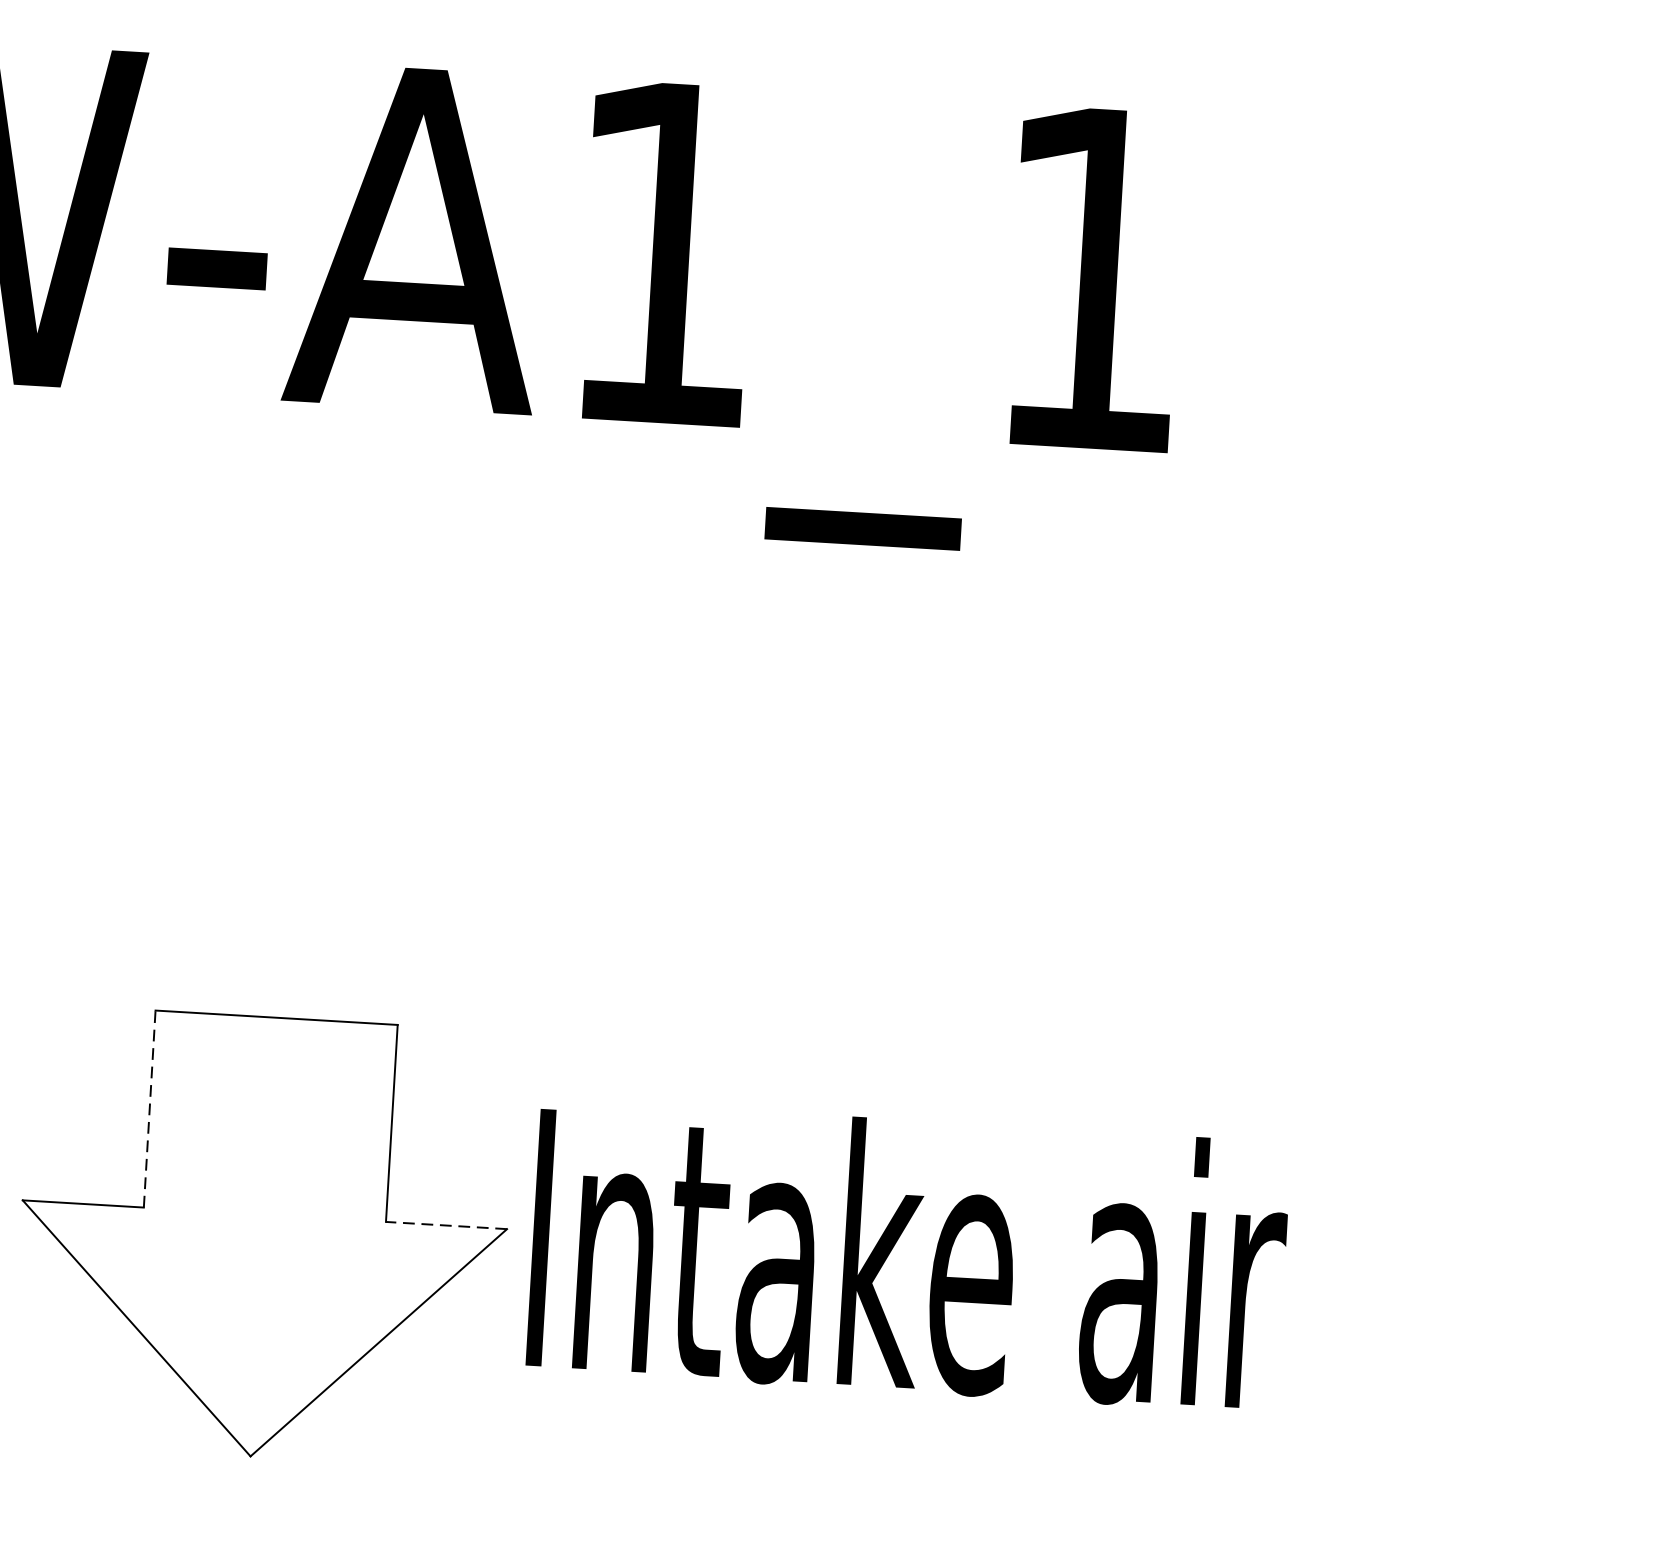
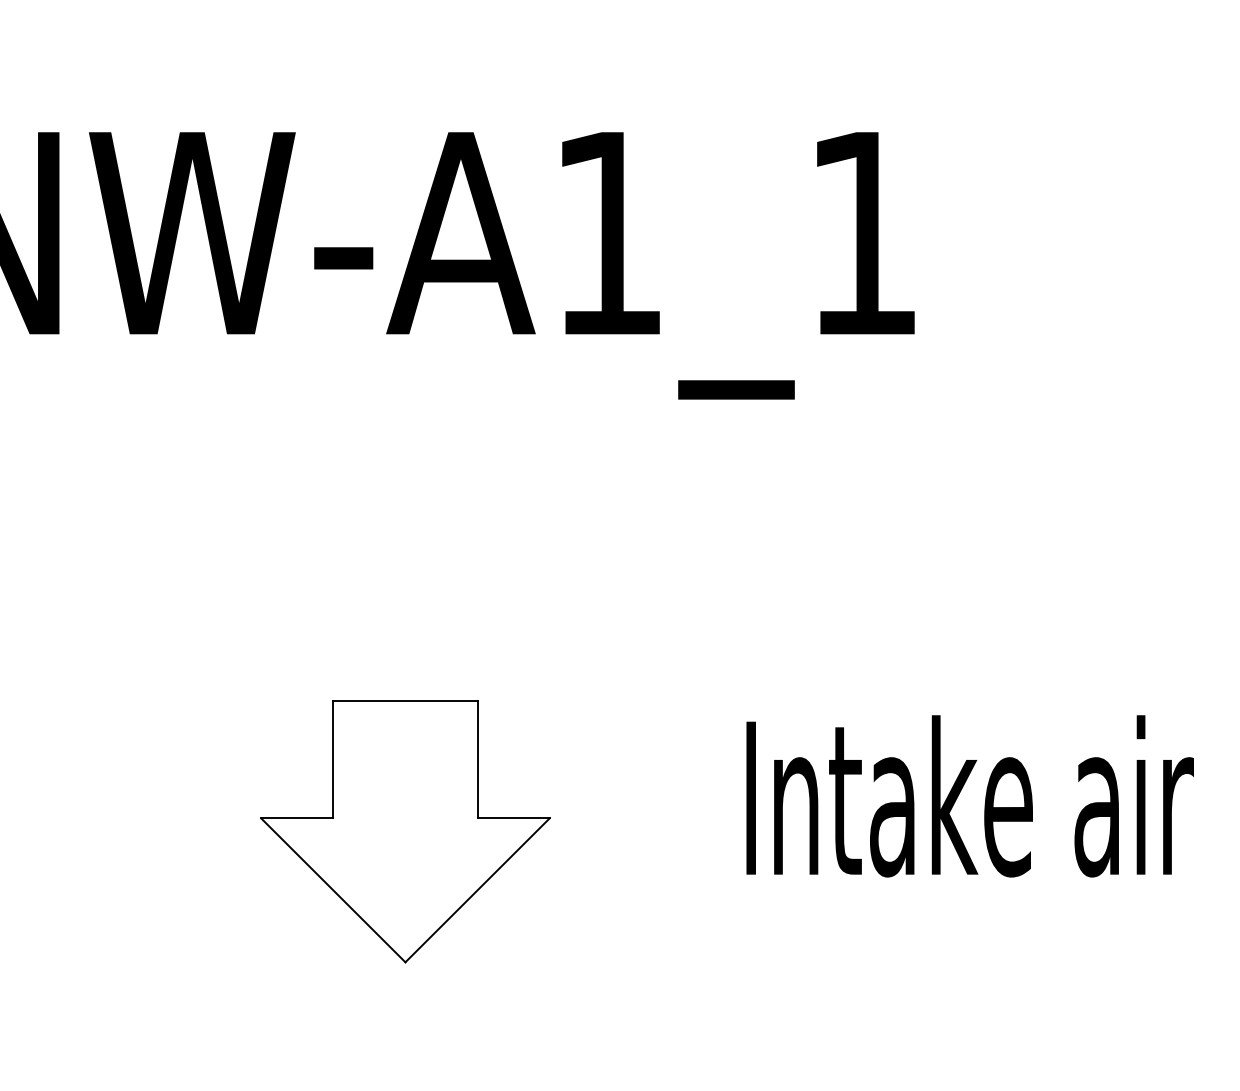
line: (150, 1108) -> (333, 759), dashed -> solid
line: (446, 1225) -> (513, 818), dashed -> solid
text: (907, 1256) -> (969, 796), moved

